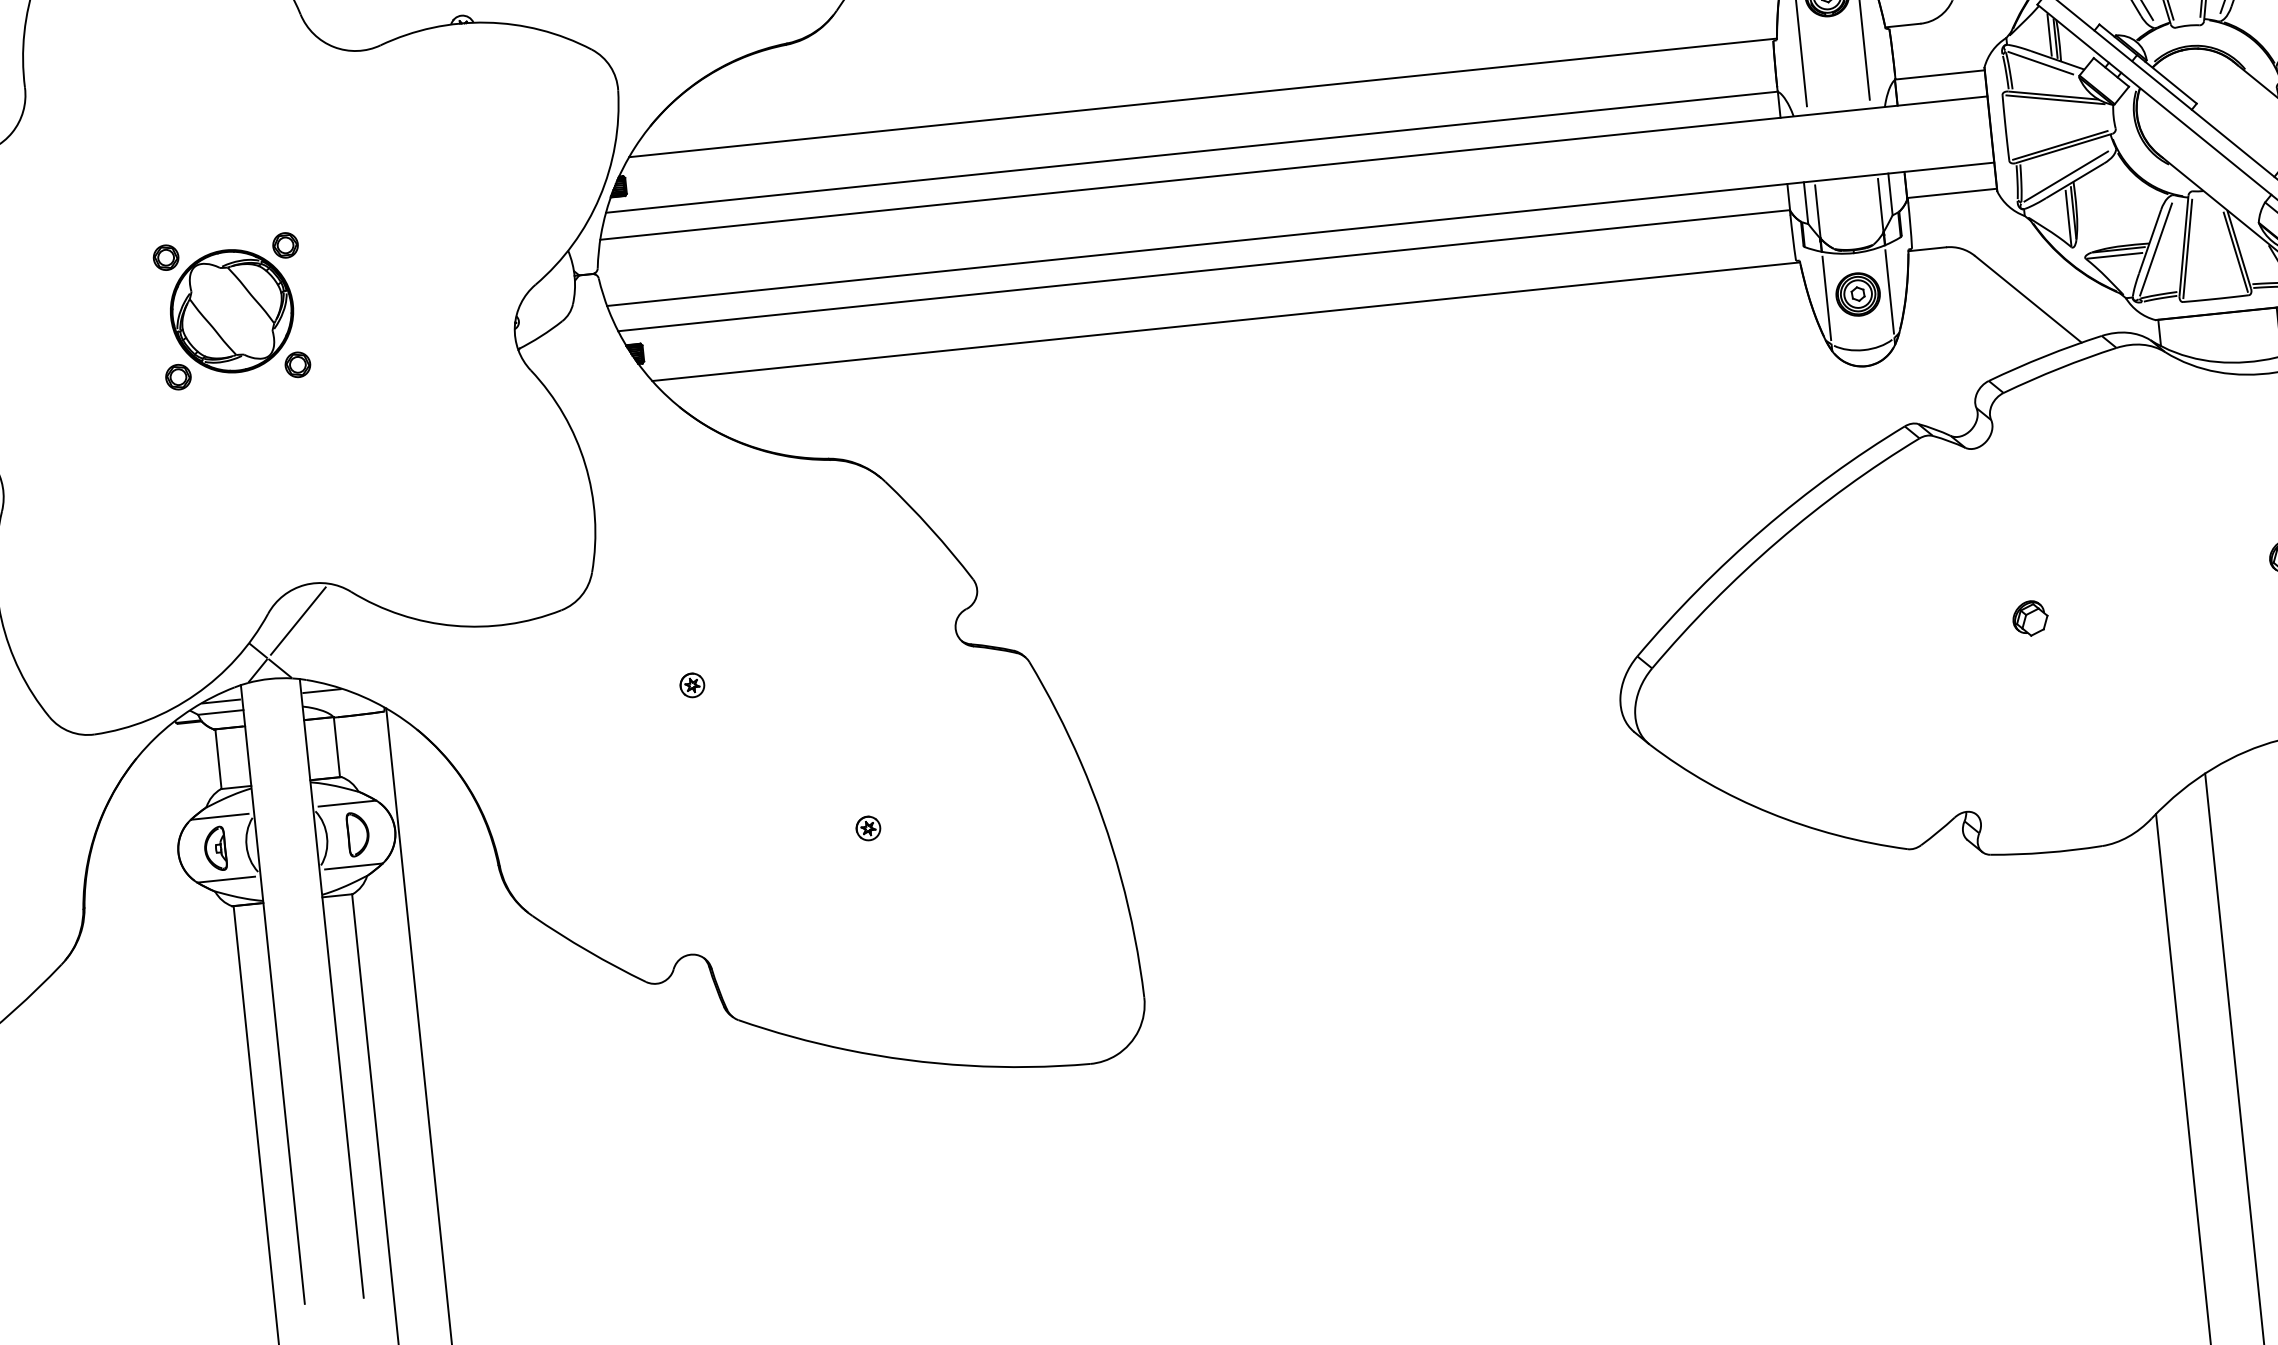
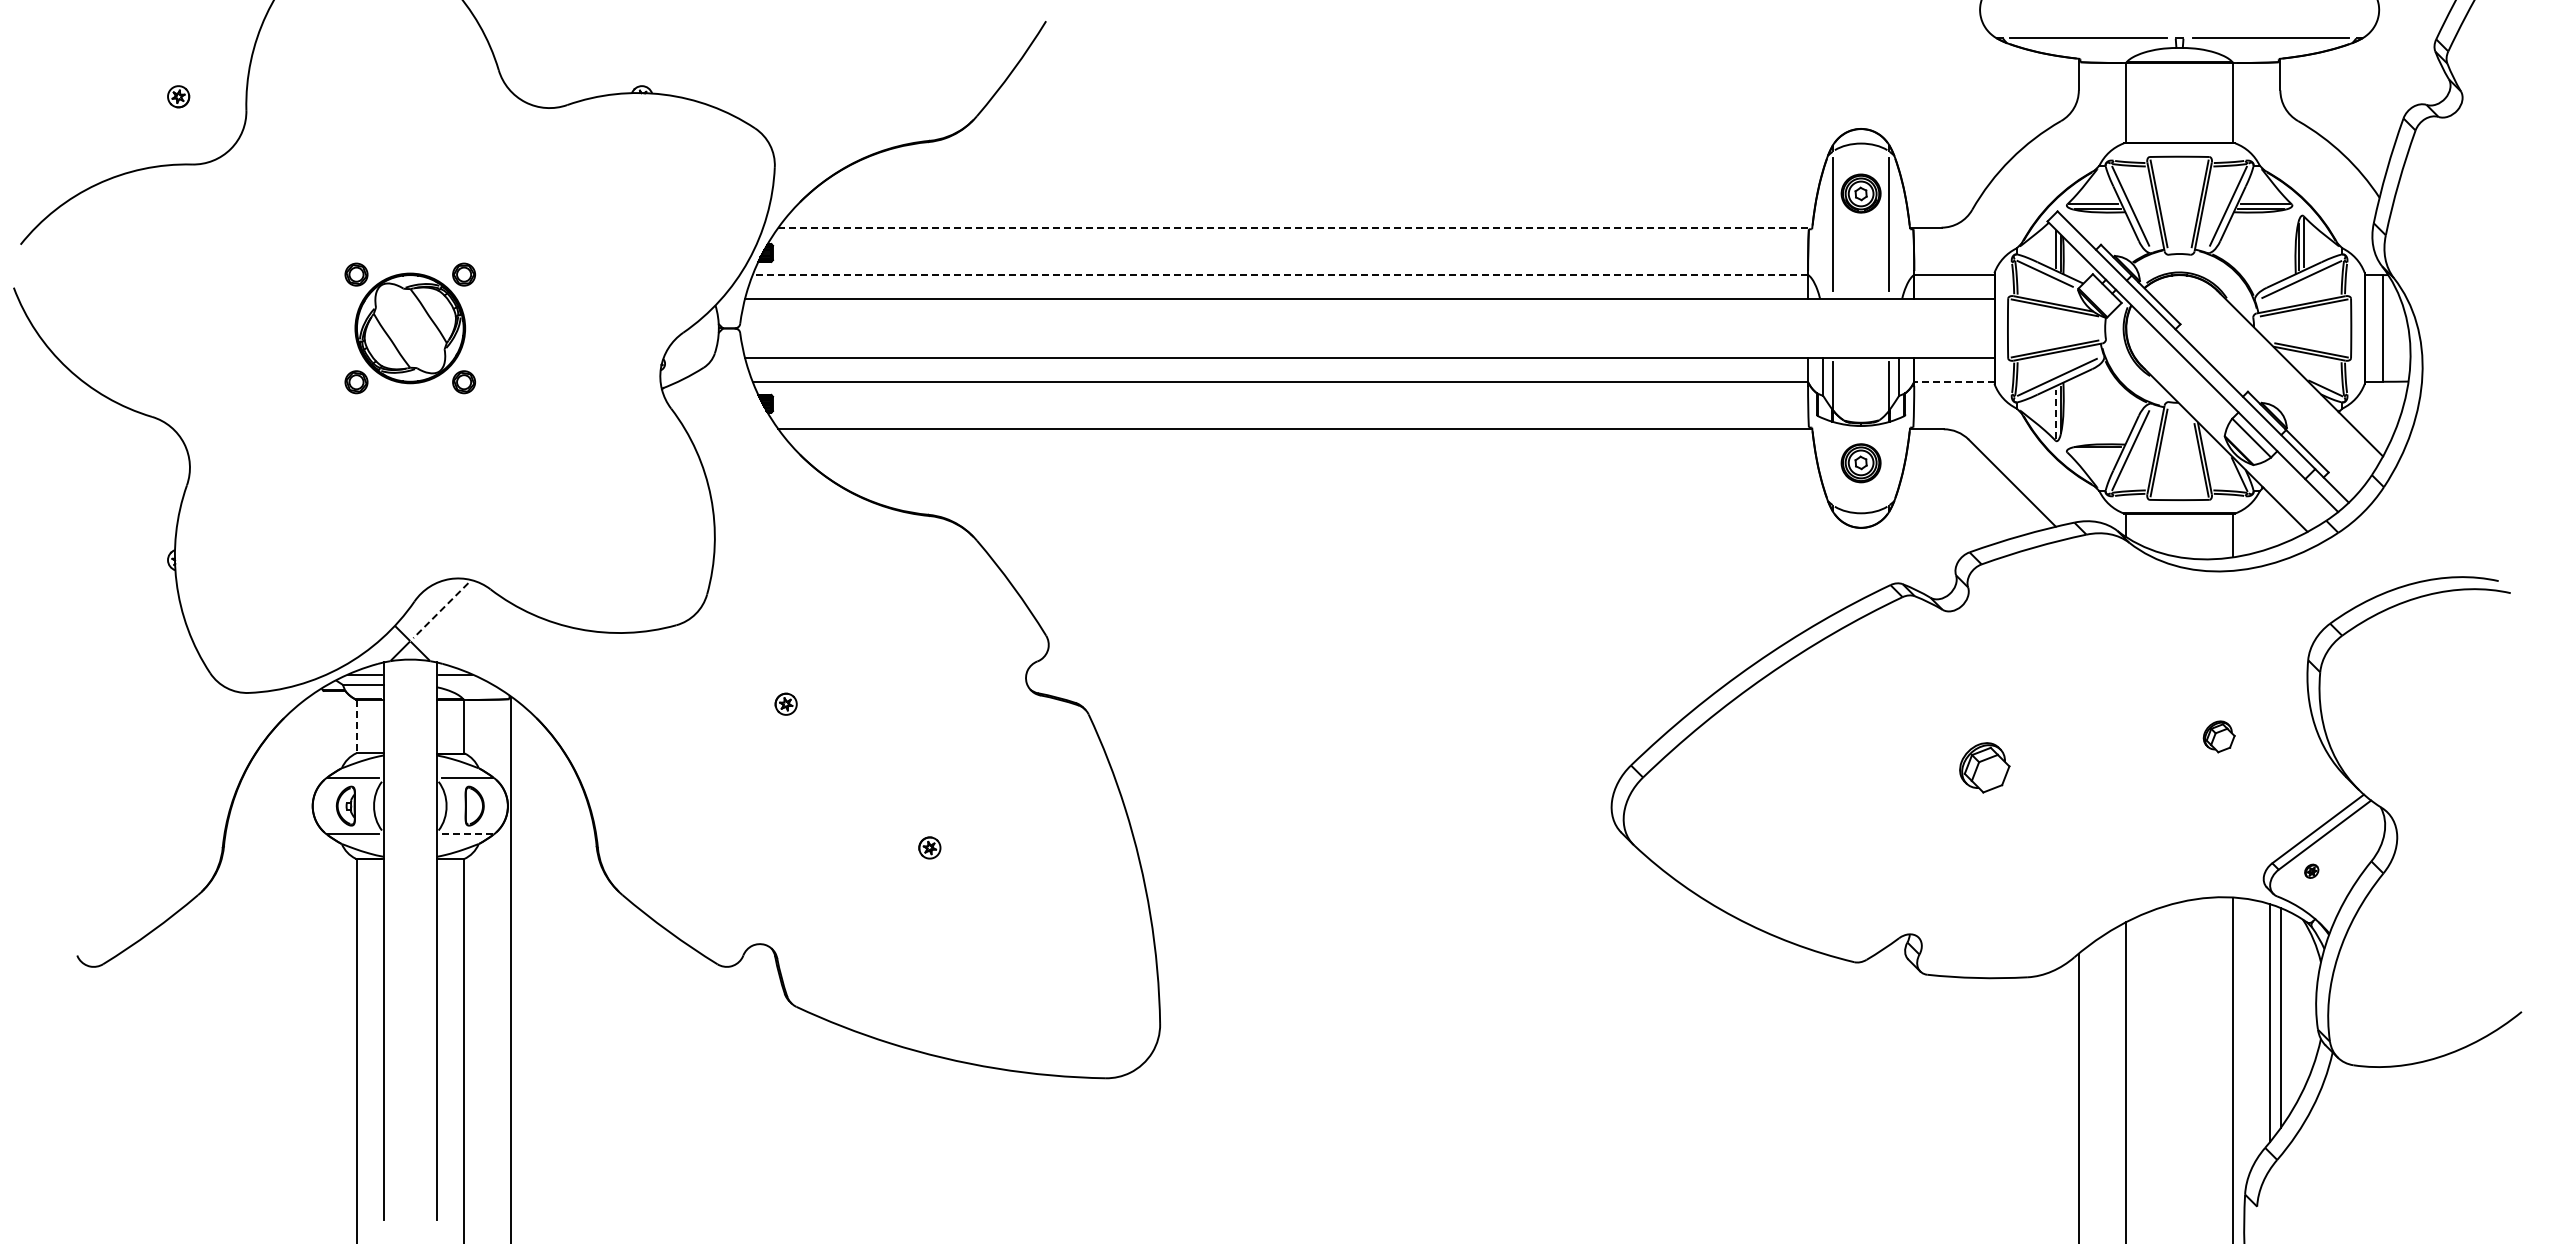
line: (1203, 97) -> (1295, 227), solid -> dashed
line: (1192, 152) -> (1280, 275), solid -> dashed
line: (1951, 193) -> (1953, 381), solid -> dashed
line: (2068, 218) -> (2055, 414), solid -> dashed
line: (2114, 255) -> (2093, 452), removed
line: (1889, 291) -> (1889, 463), removed
line: (1826, 298) -> (1832, 463), removed
part: (2030, 618) -> (1984, 767), size x1.6
line: (297, 620) -> (440, 610), solid -> dashed
line: (217, 759) -> (356, 726), solid -> dashed
line: (353, 866) -> (467, 834), solid -> dashed

